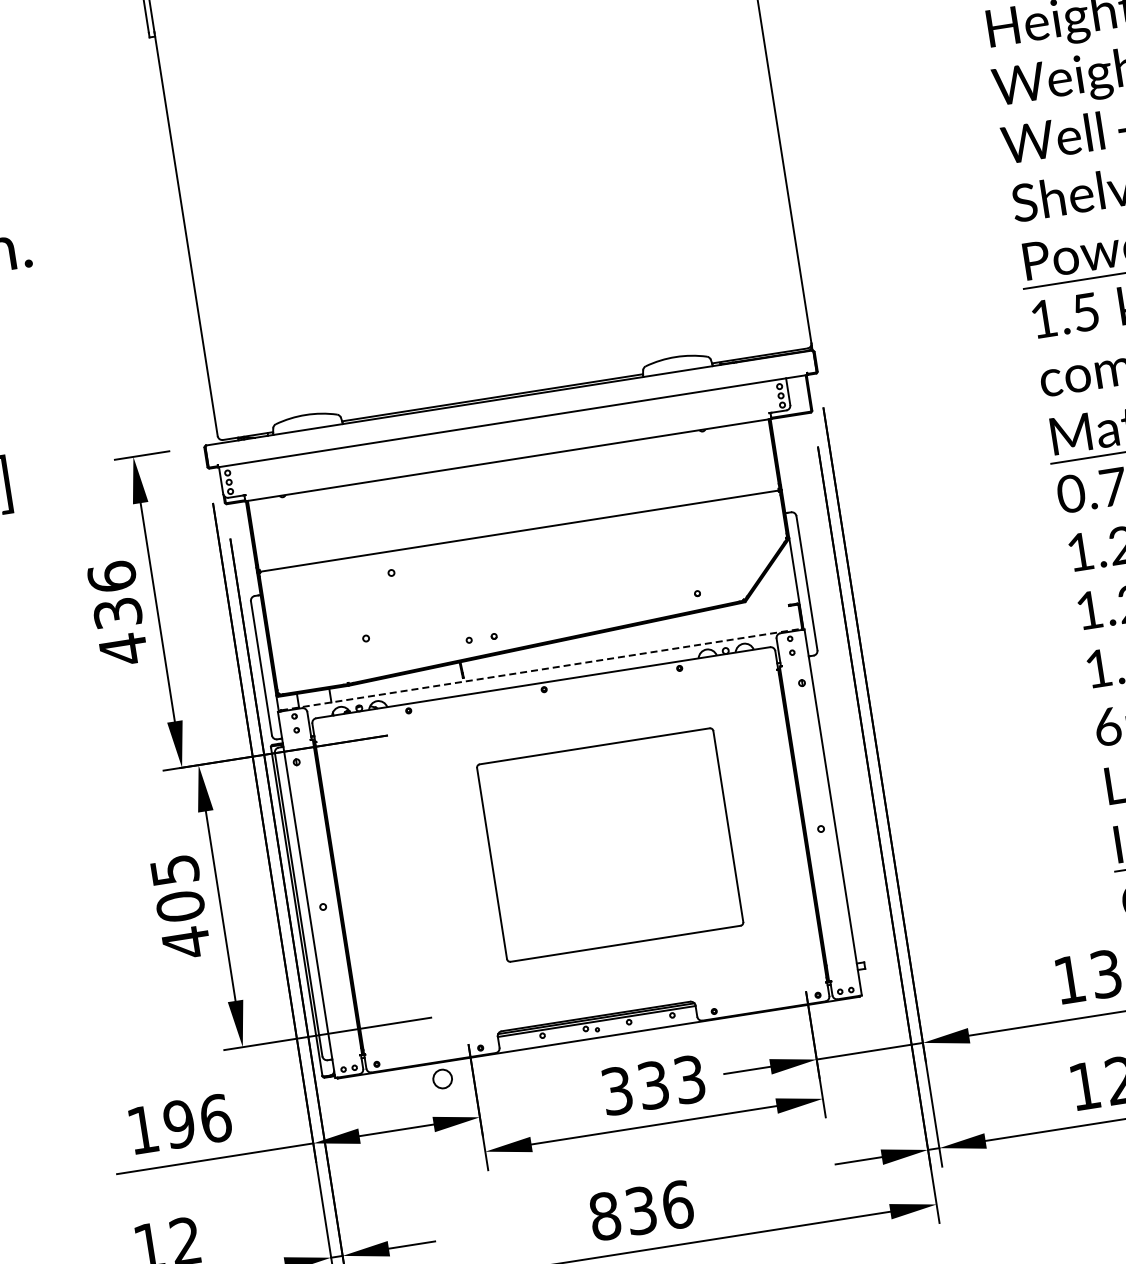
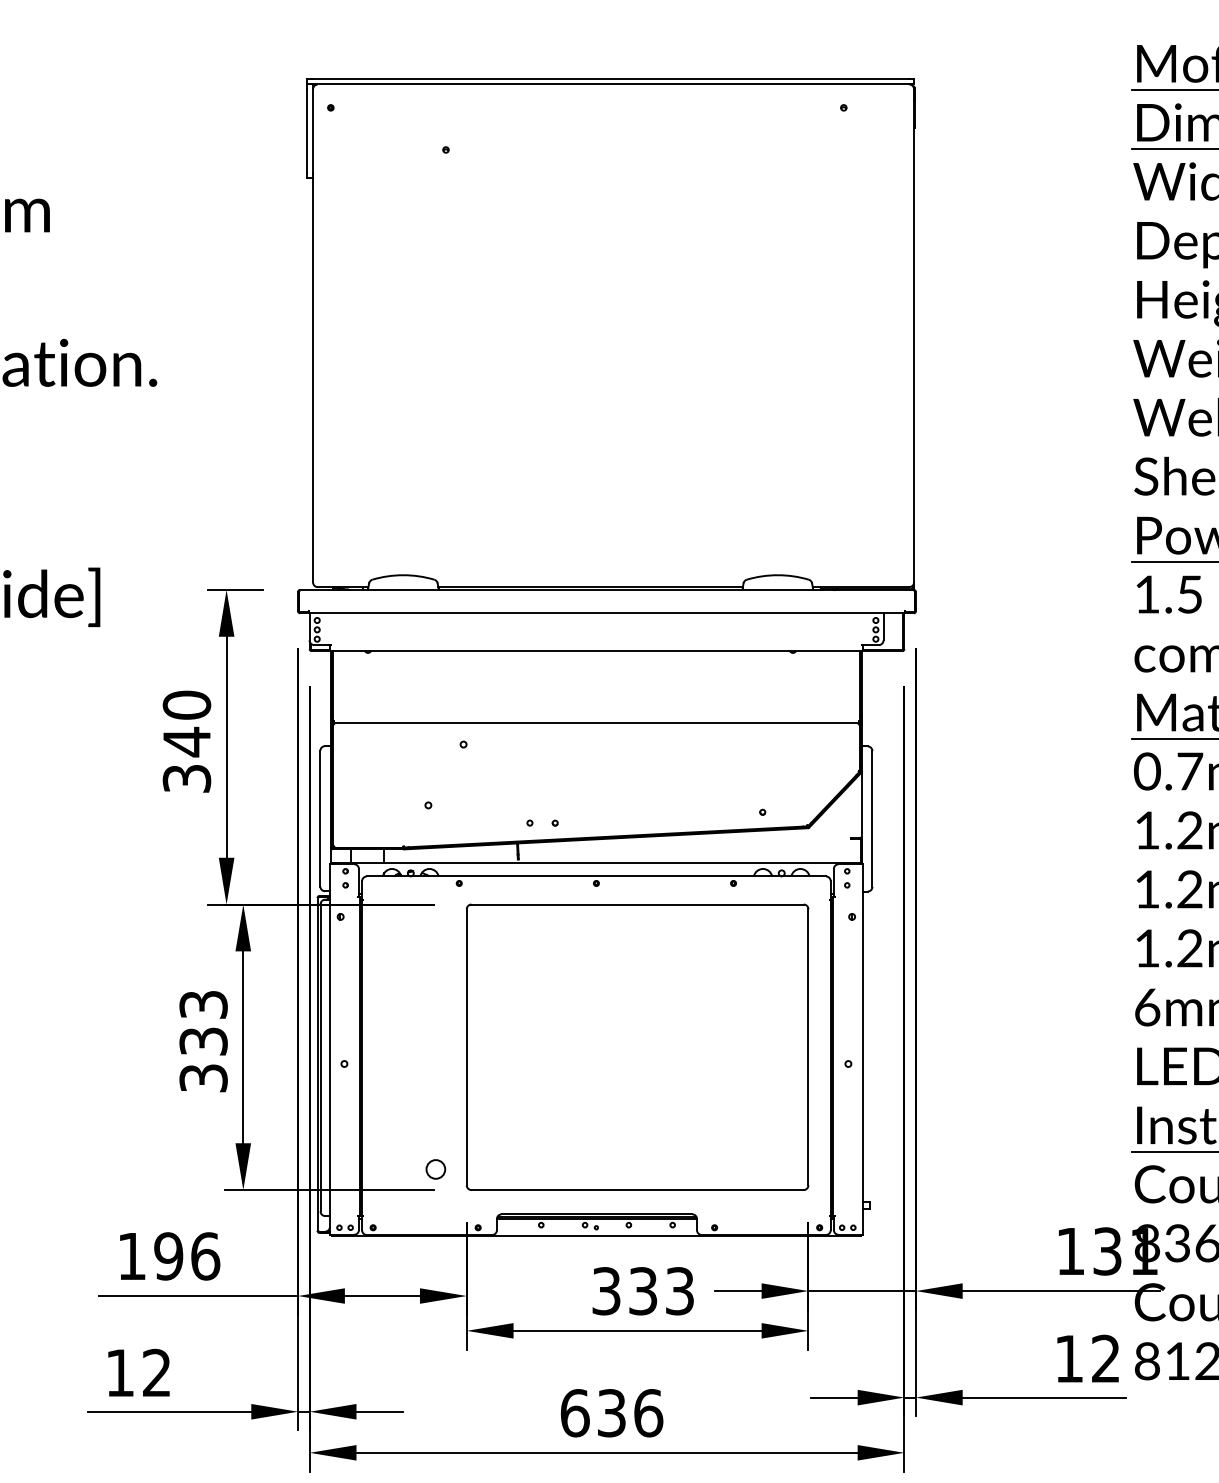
text: (117, 613) -> (186, 742), 436 -> 340
line: (541, 669) -> (596, 863), dashed -> solid
part: (610, 844) -> (637, 1046), size x1.43
text: (180, 907) -> (203, 1042), 405 -> 333
circle: (442, 1079) -> (435, 1169), moved
text: (604, 1216) -> (574, 1413), 836 -> 636

